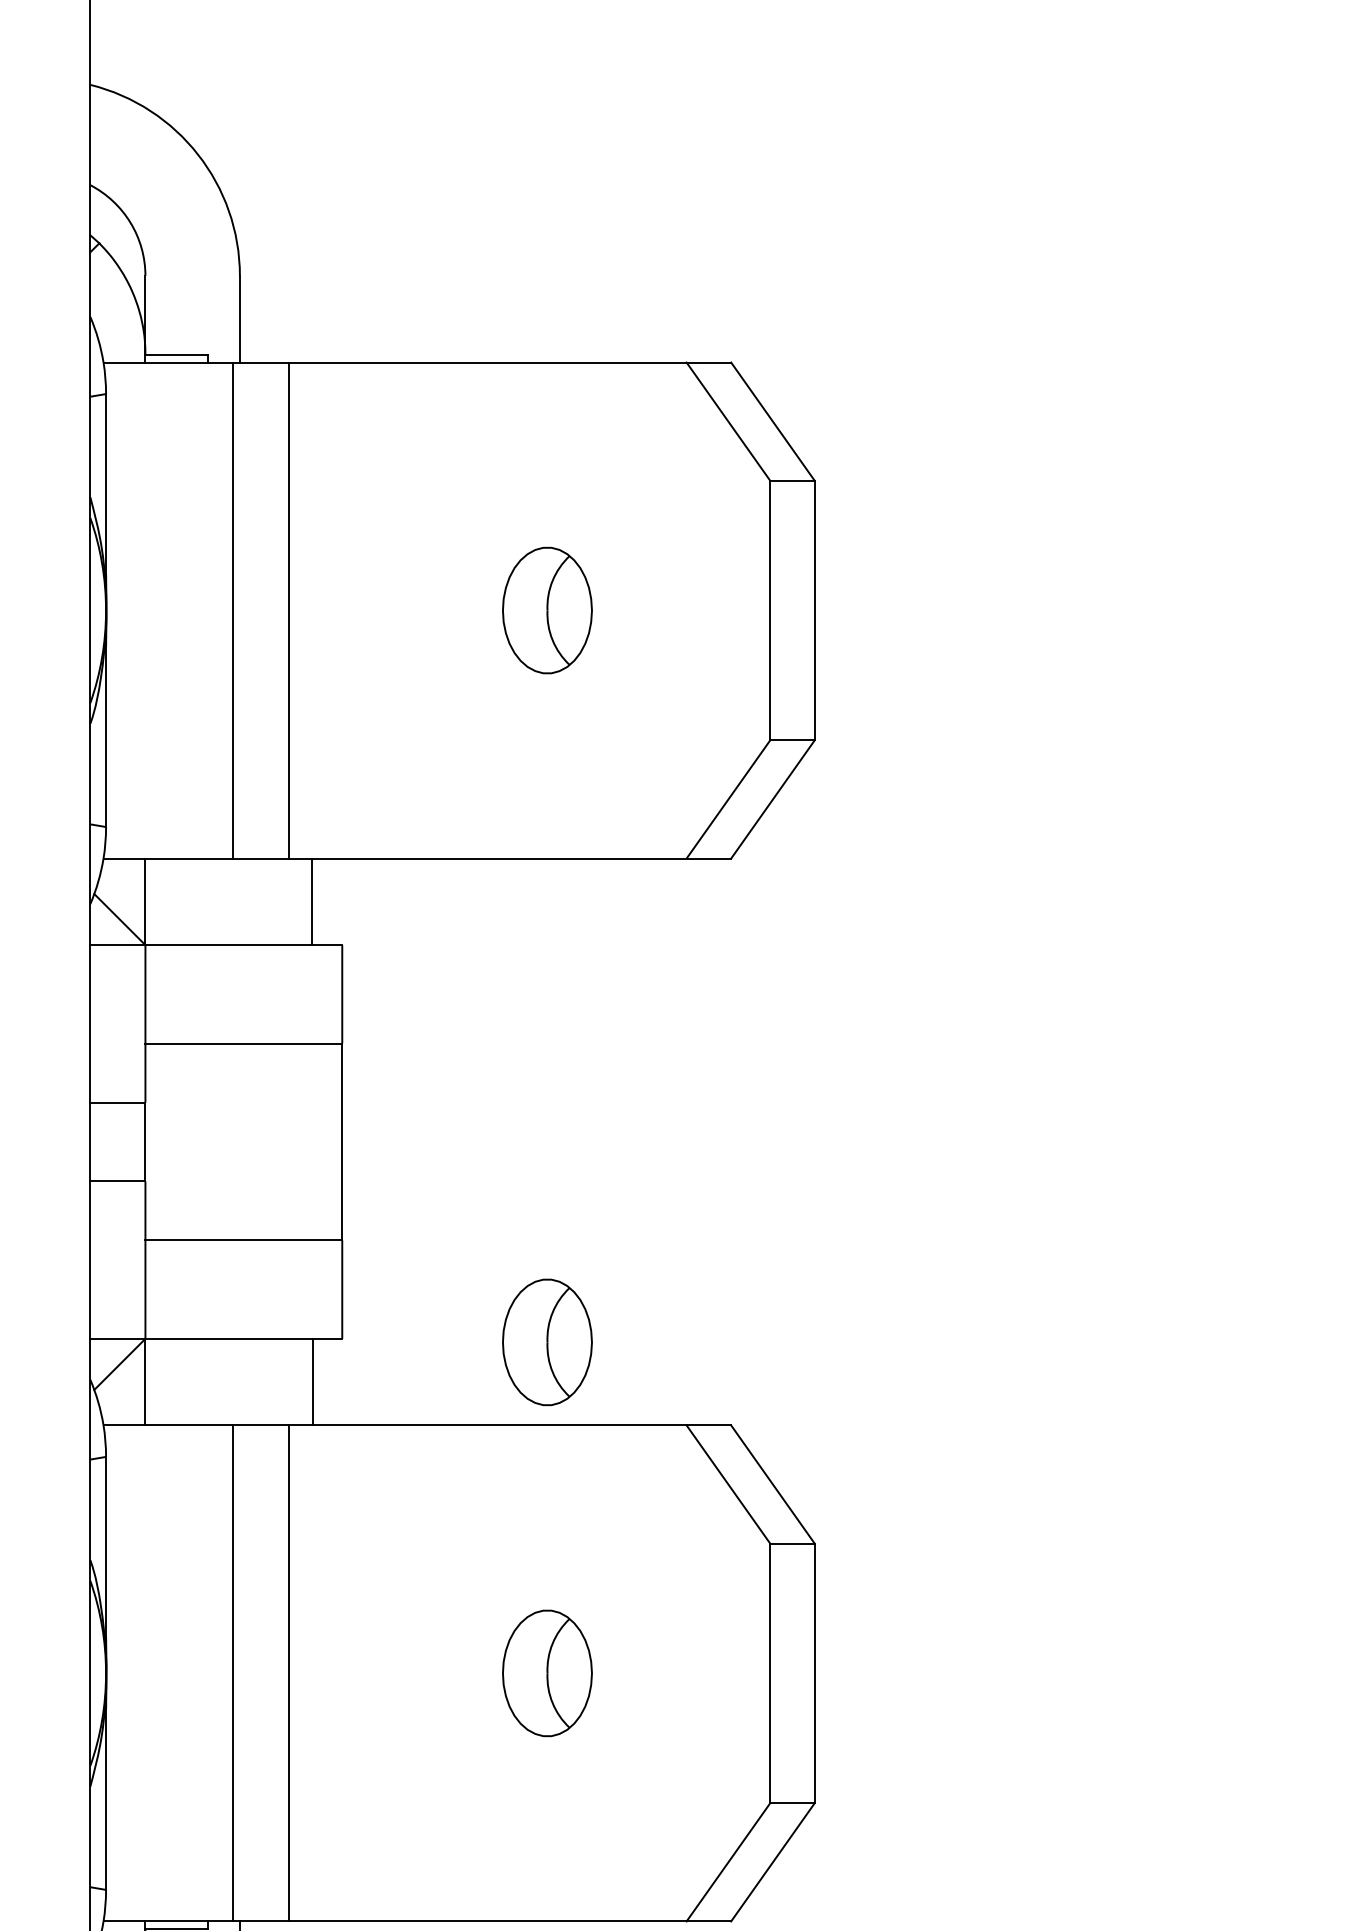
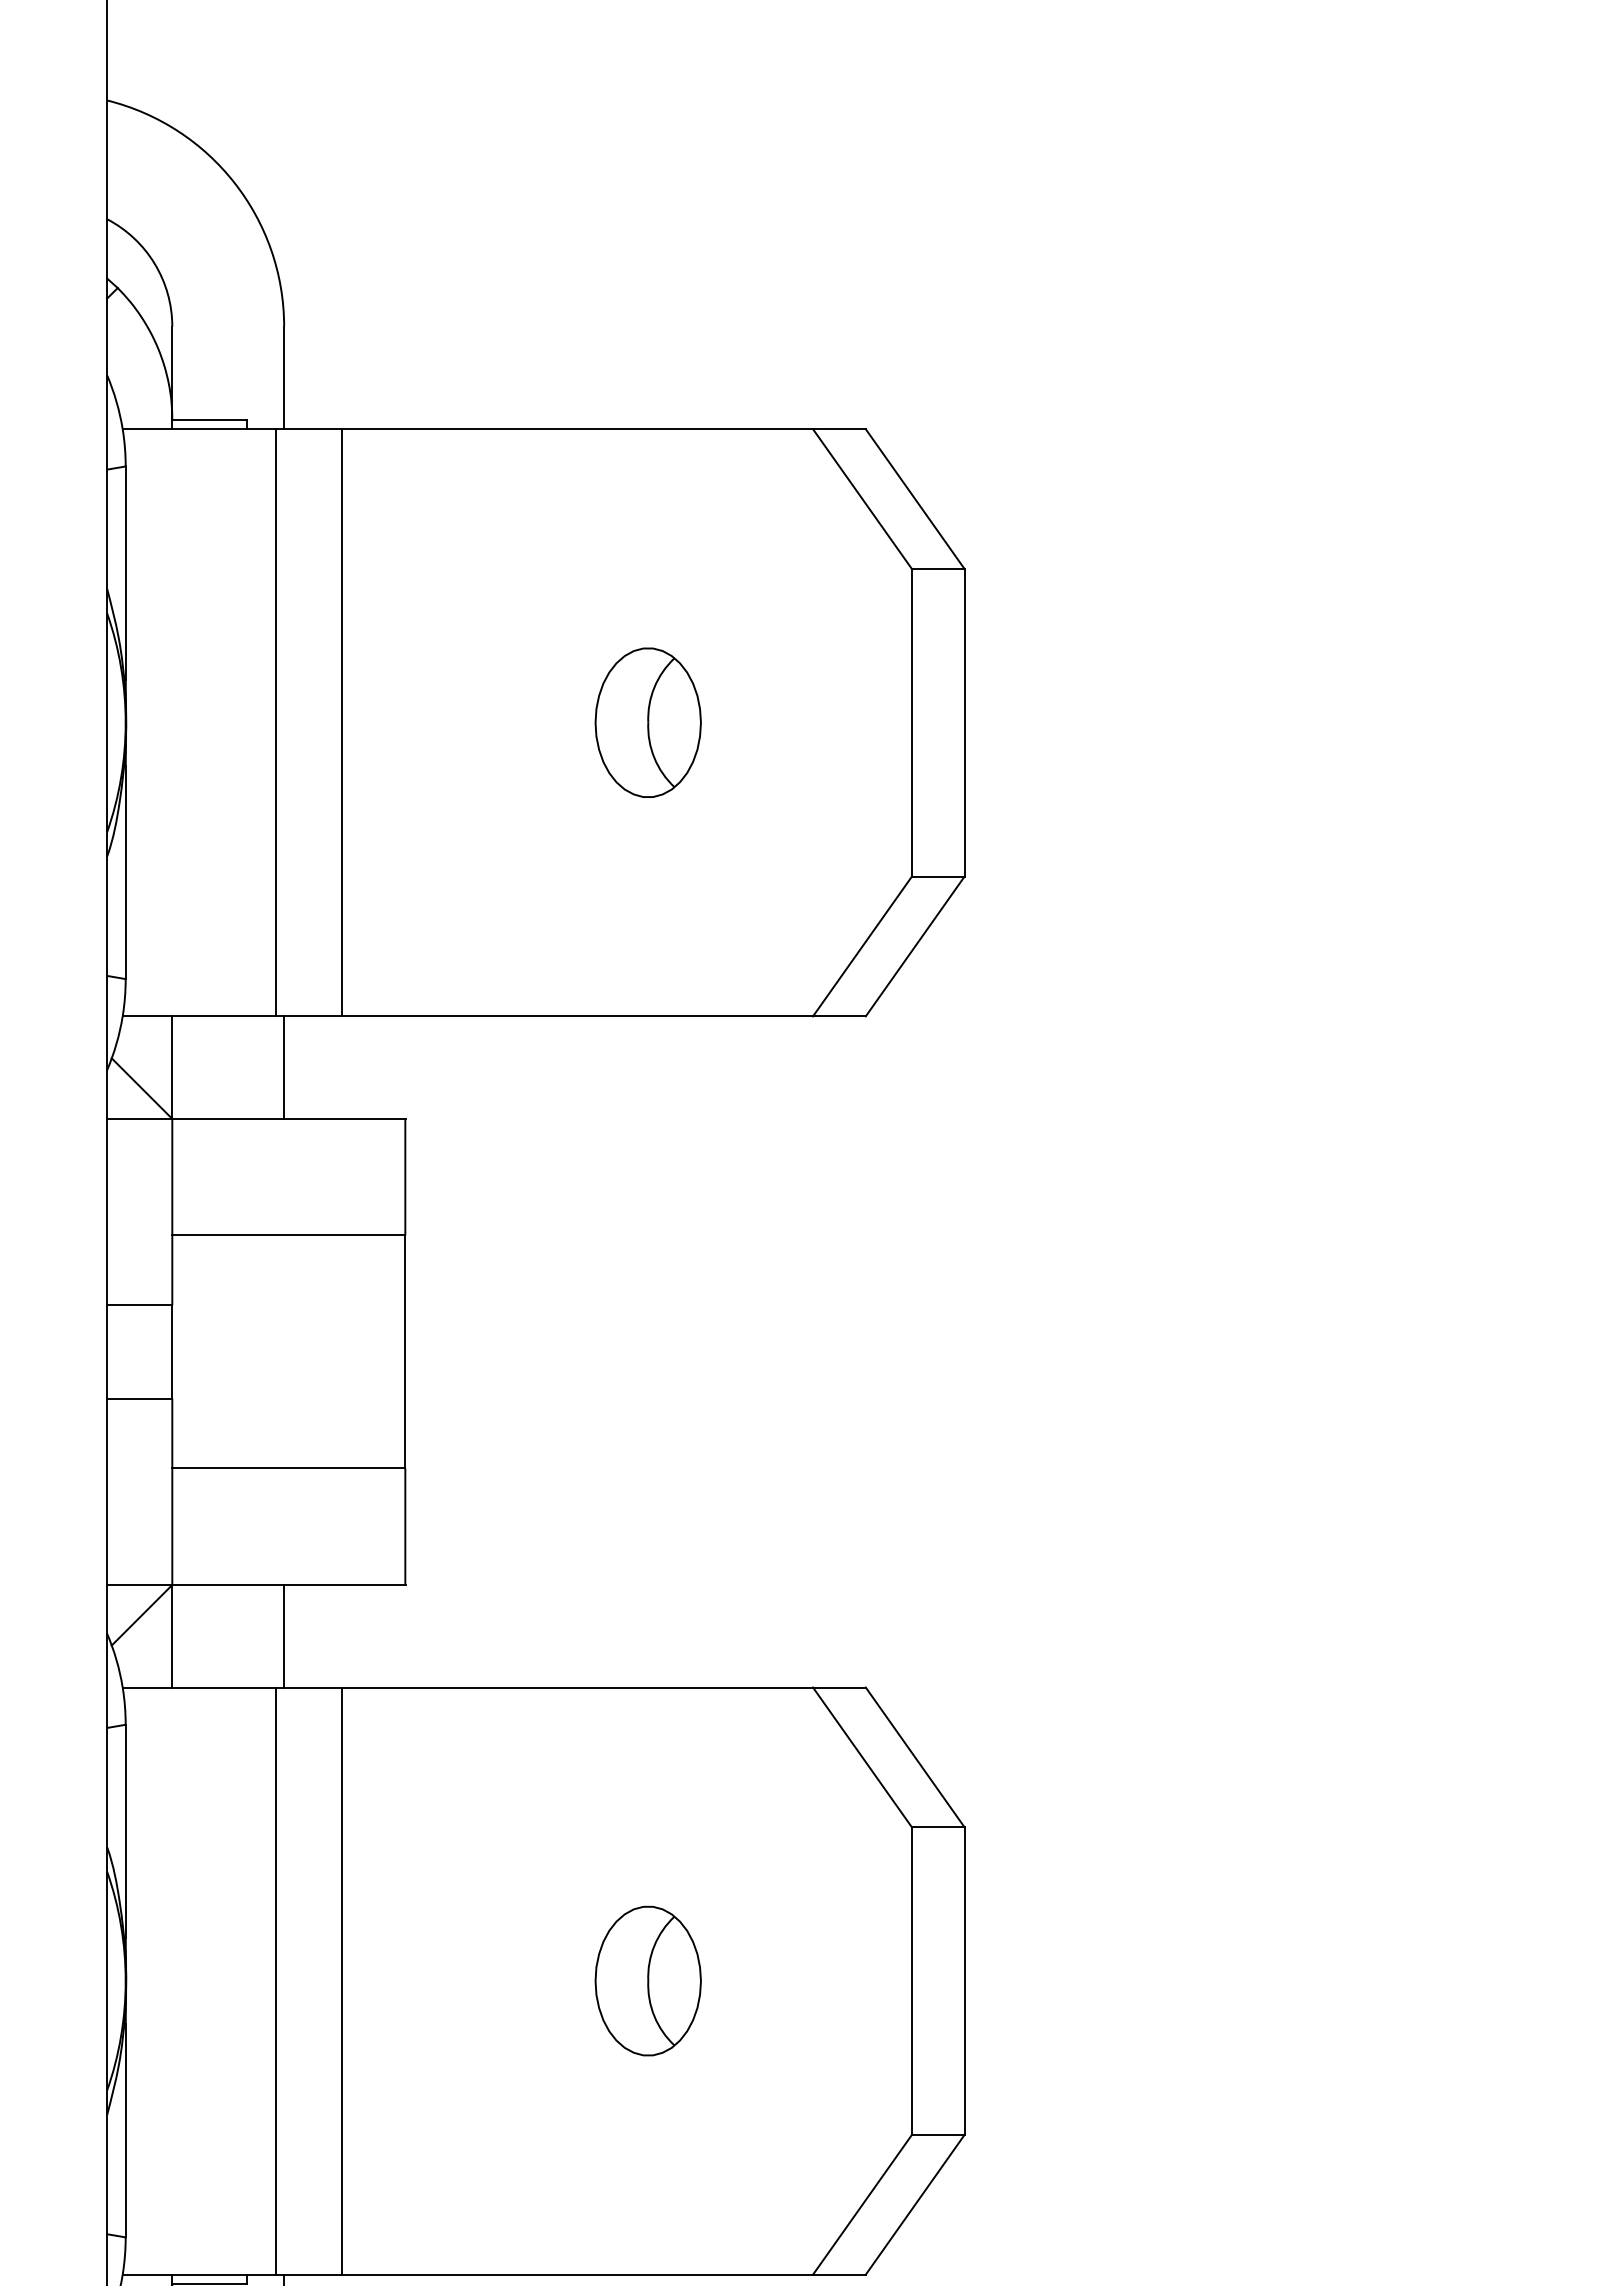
line: (311, 901) -> (283, 1067), moved
part: (547, 1342) -> (648, 1589), removed
line: (312, 1381) -> (283, 1635), moved

